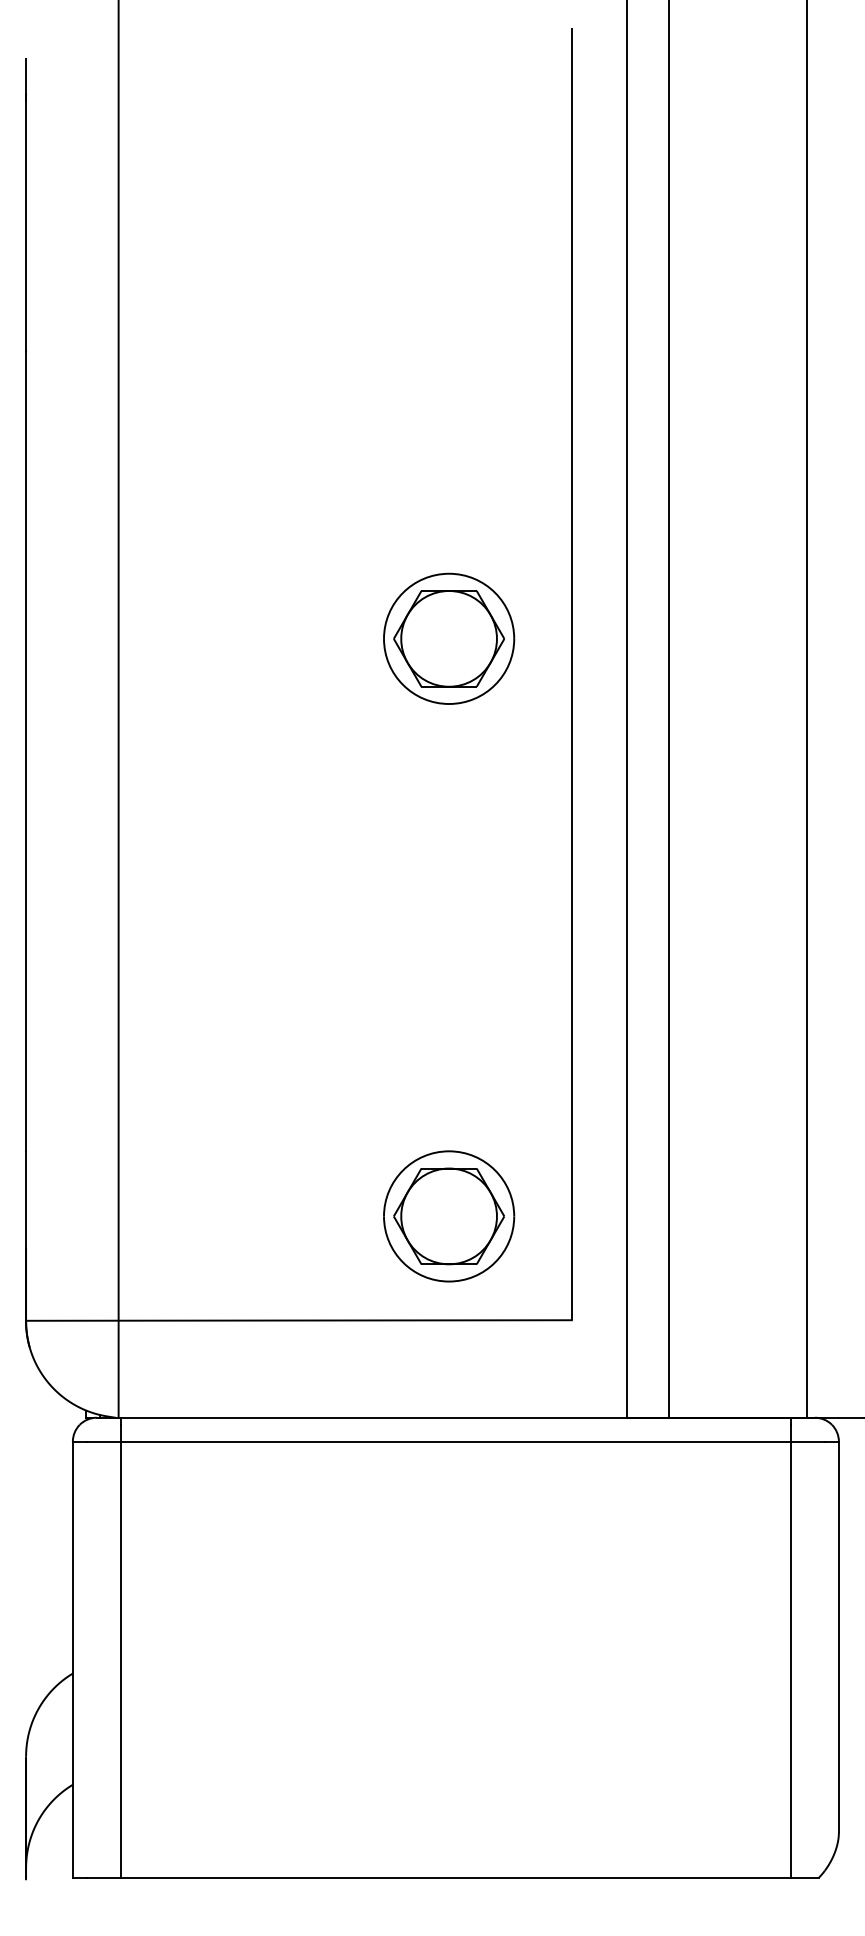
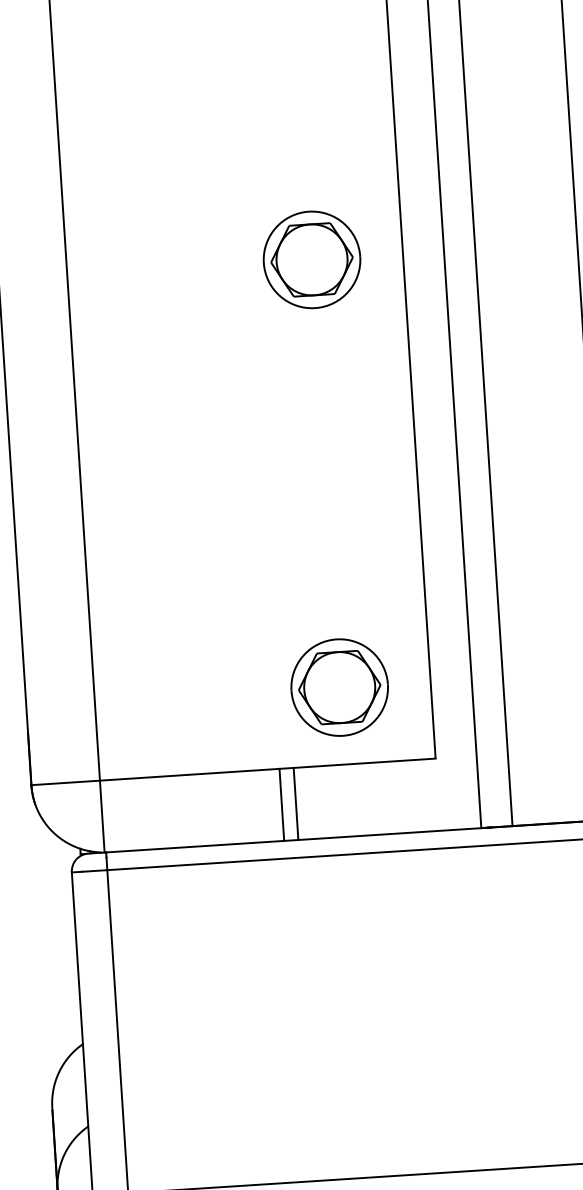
line: (361, 1368) -> (282, 804), added
line: (380, 1368) -> (296, 803), added

